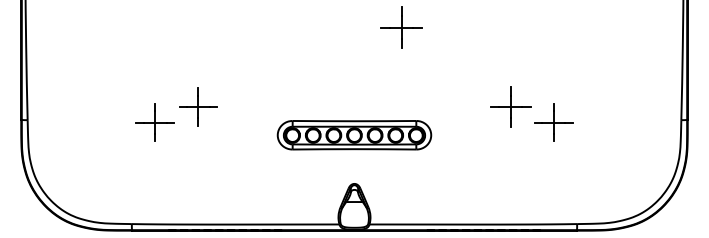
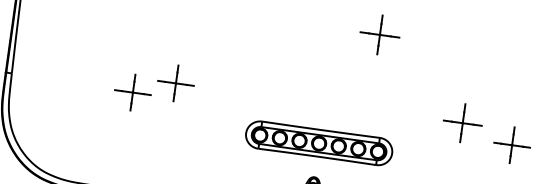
part: (510, 106) -> (462, 122), moved
part: (354, 135) -> (319, 143), moved

